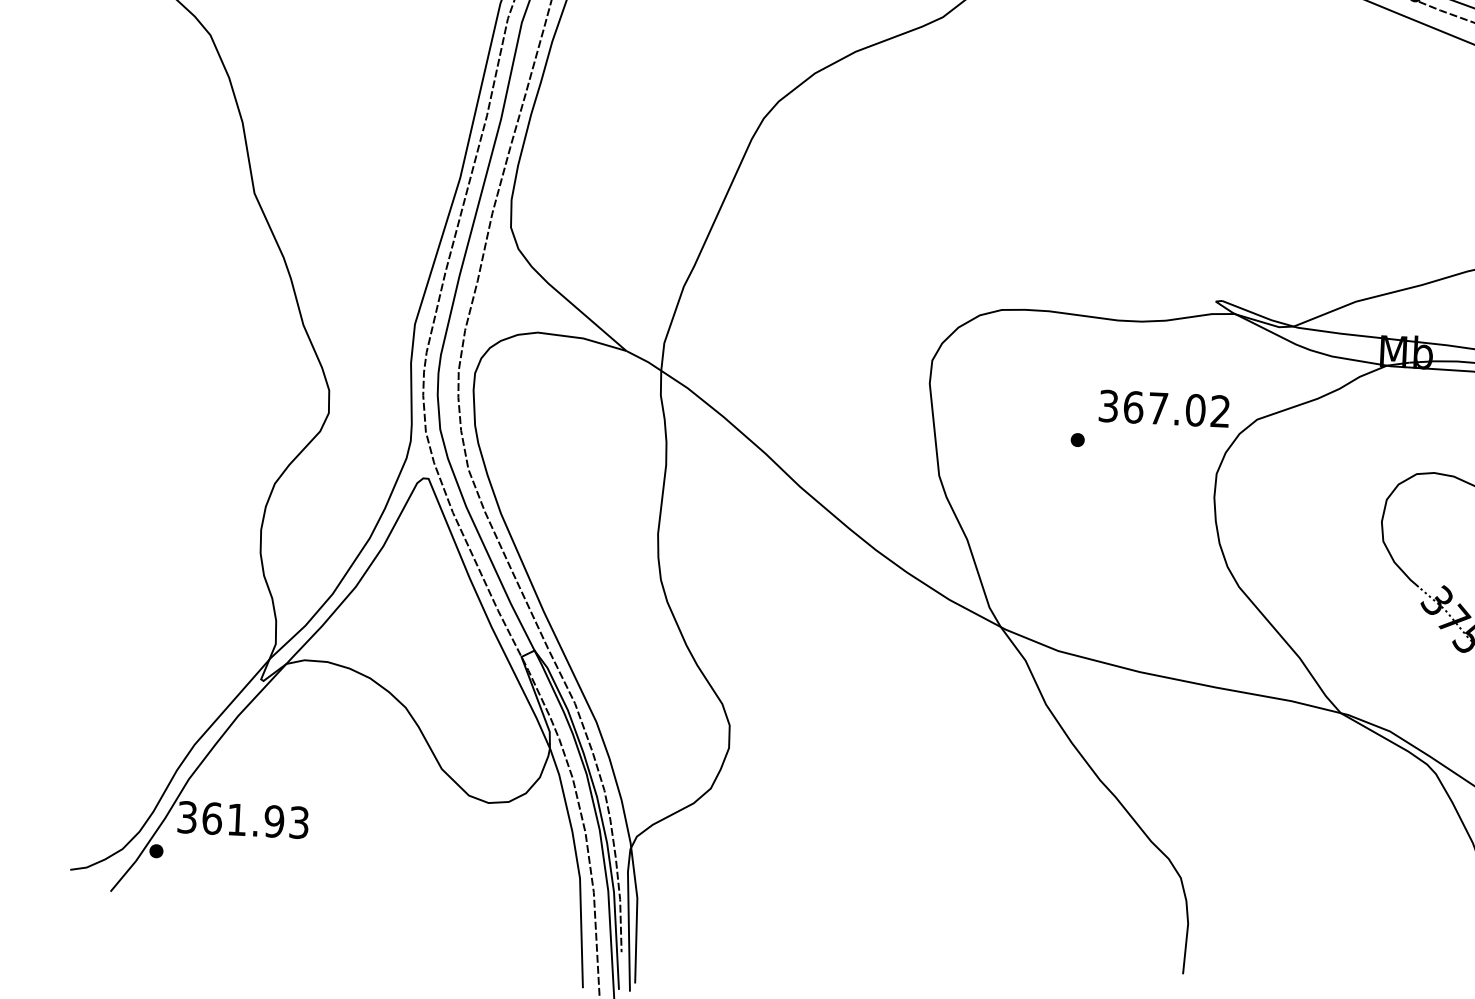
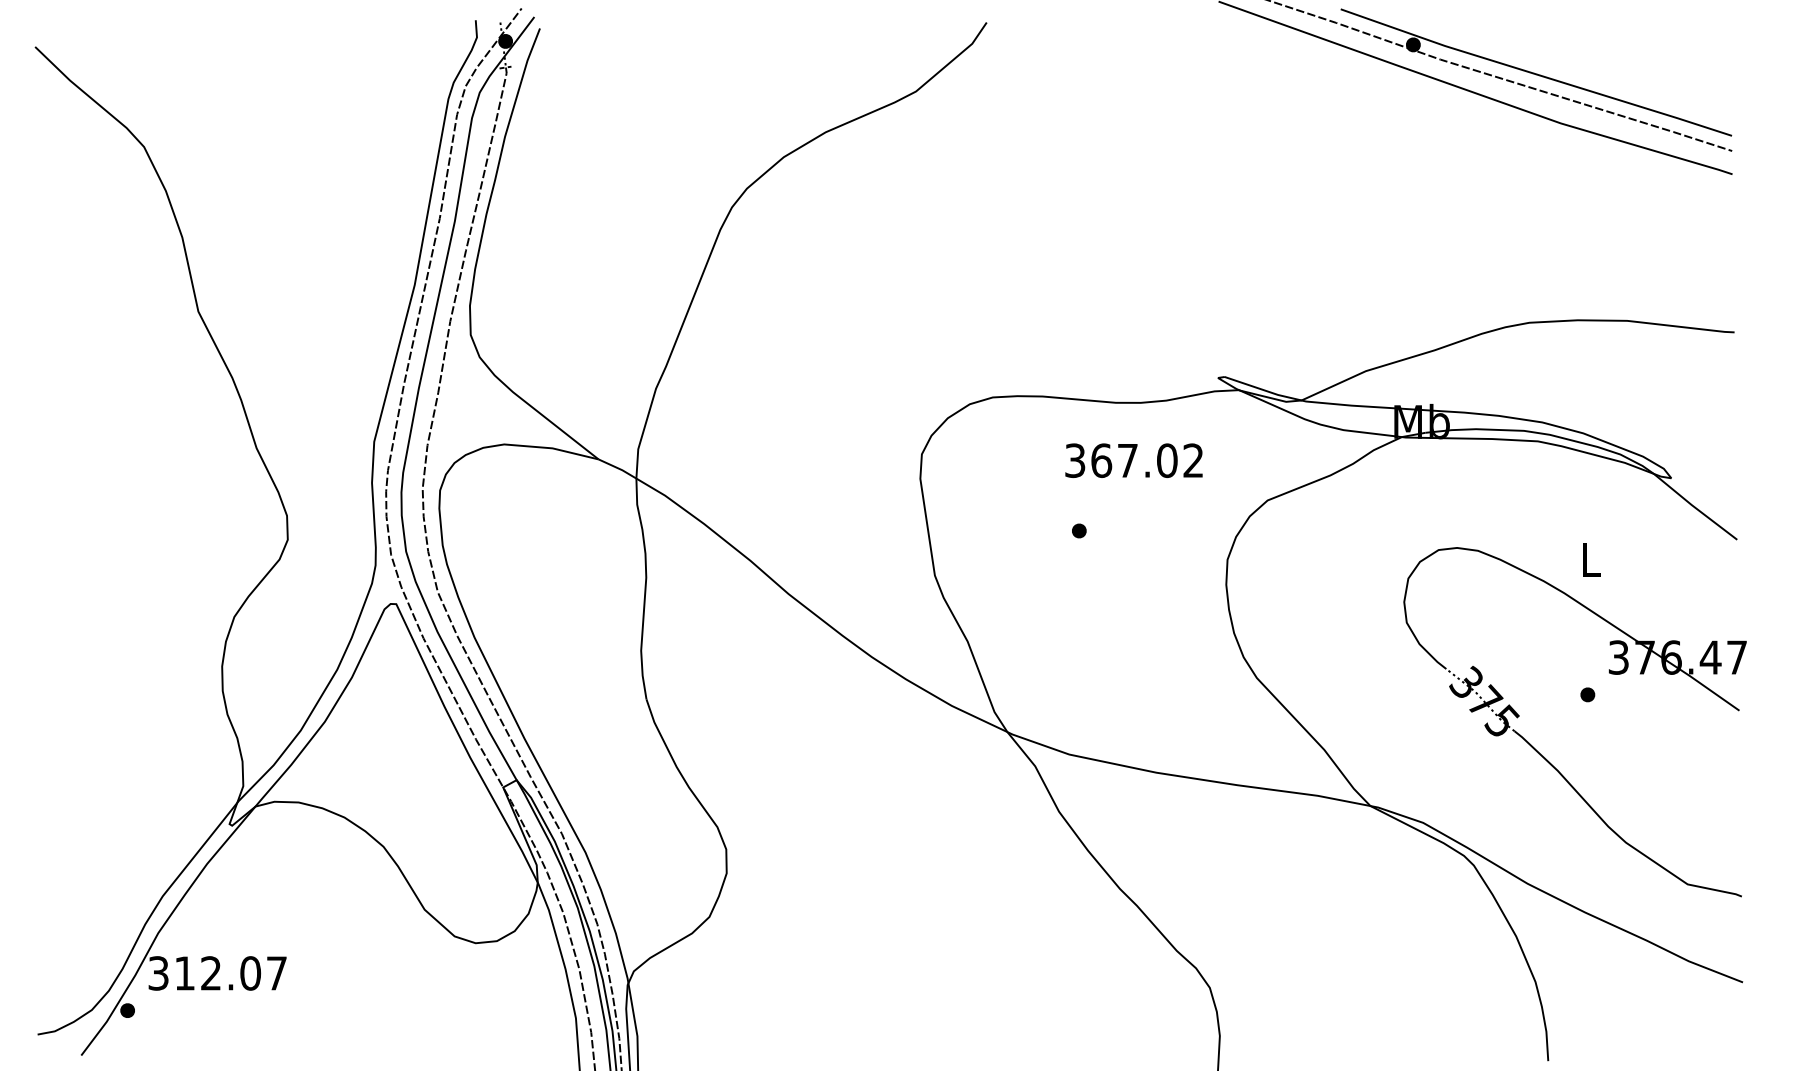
text: (1163, 408) -> (1133, 460), moved
text: (255, 820) -> (230, 973), 361.93 -> 312.07

